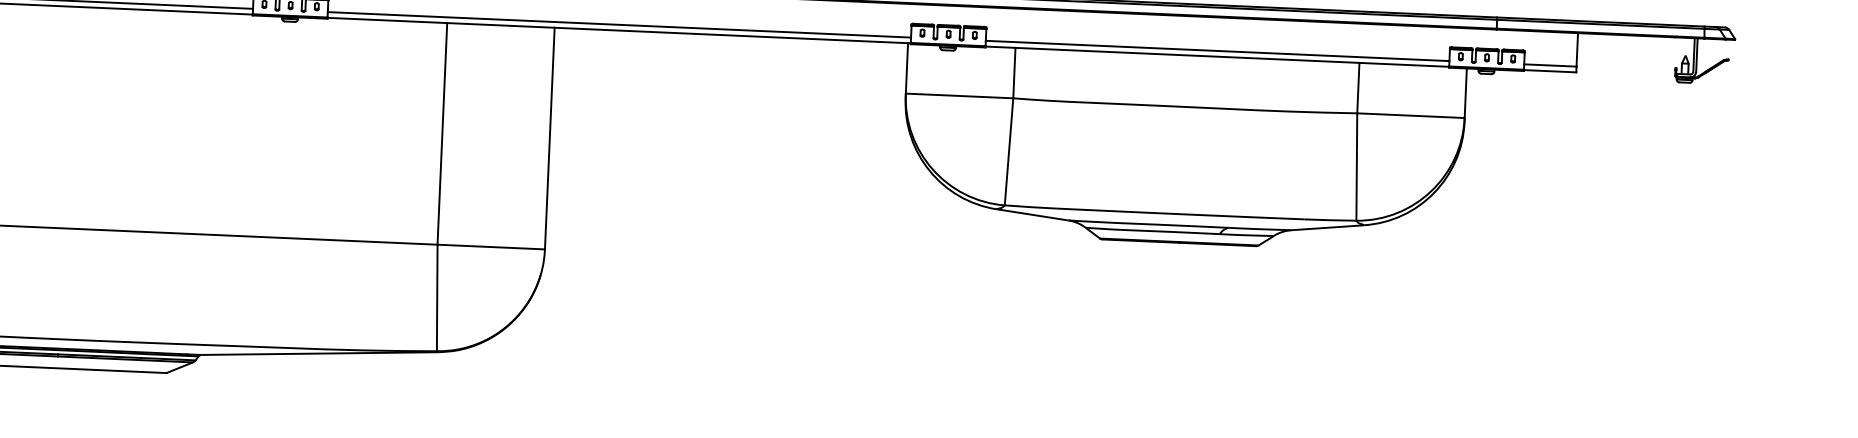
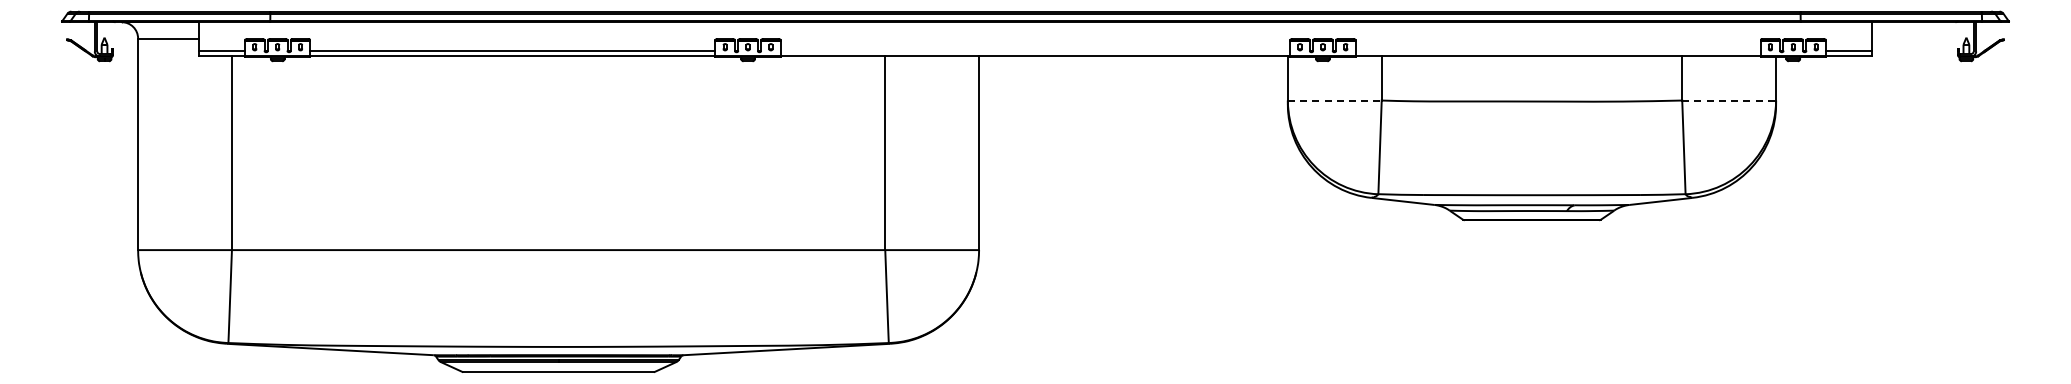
line: (619, 24) -> (1035, 51), removed
line: (1216, 50) -> (1557, 51), removed
line: (959, 95) -> (1334, 100), solid -> dashed
line: (1411, 115) -> (1729, 100), solid -> dashed

